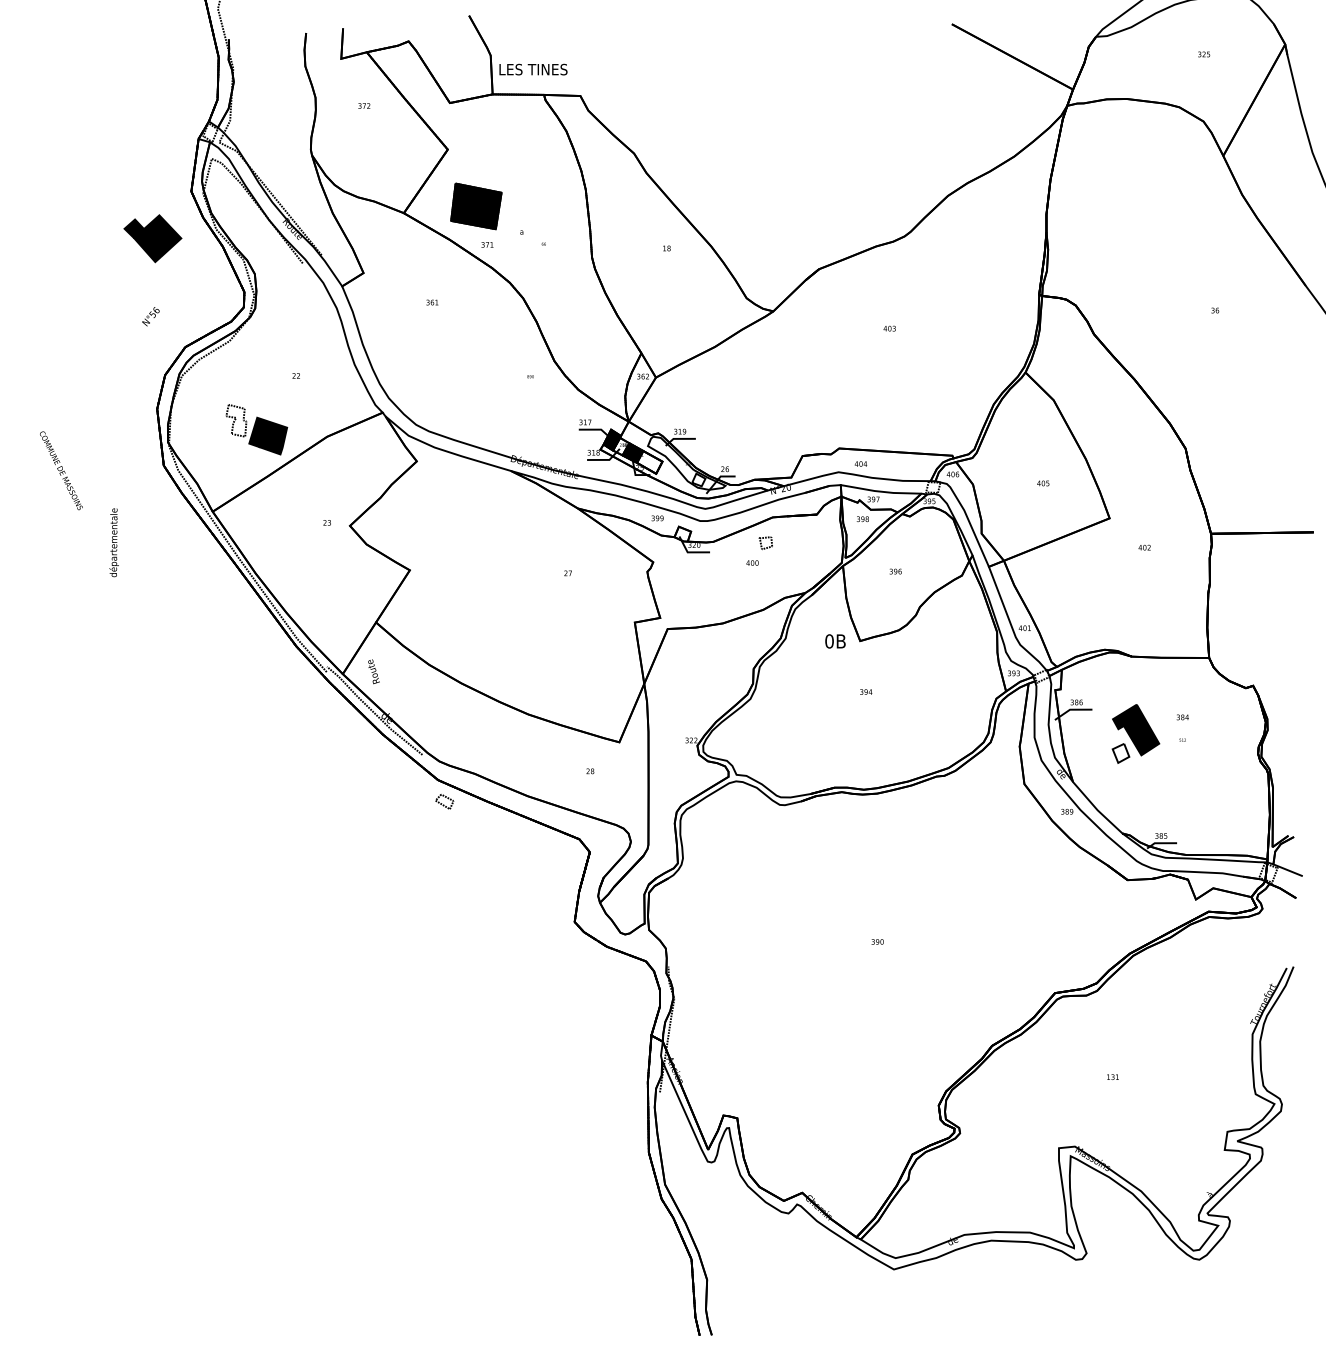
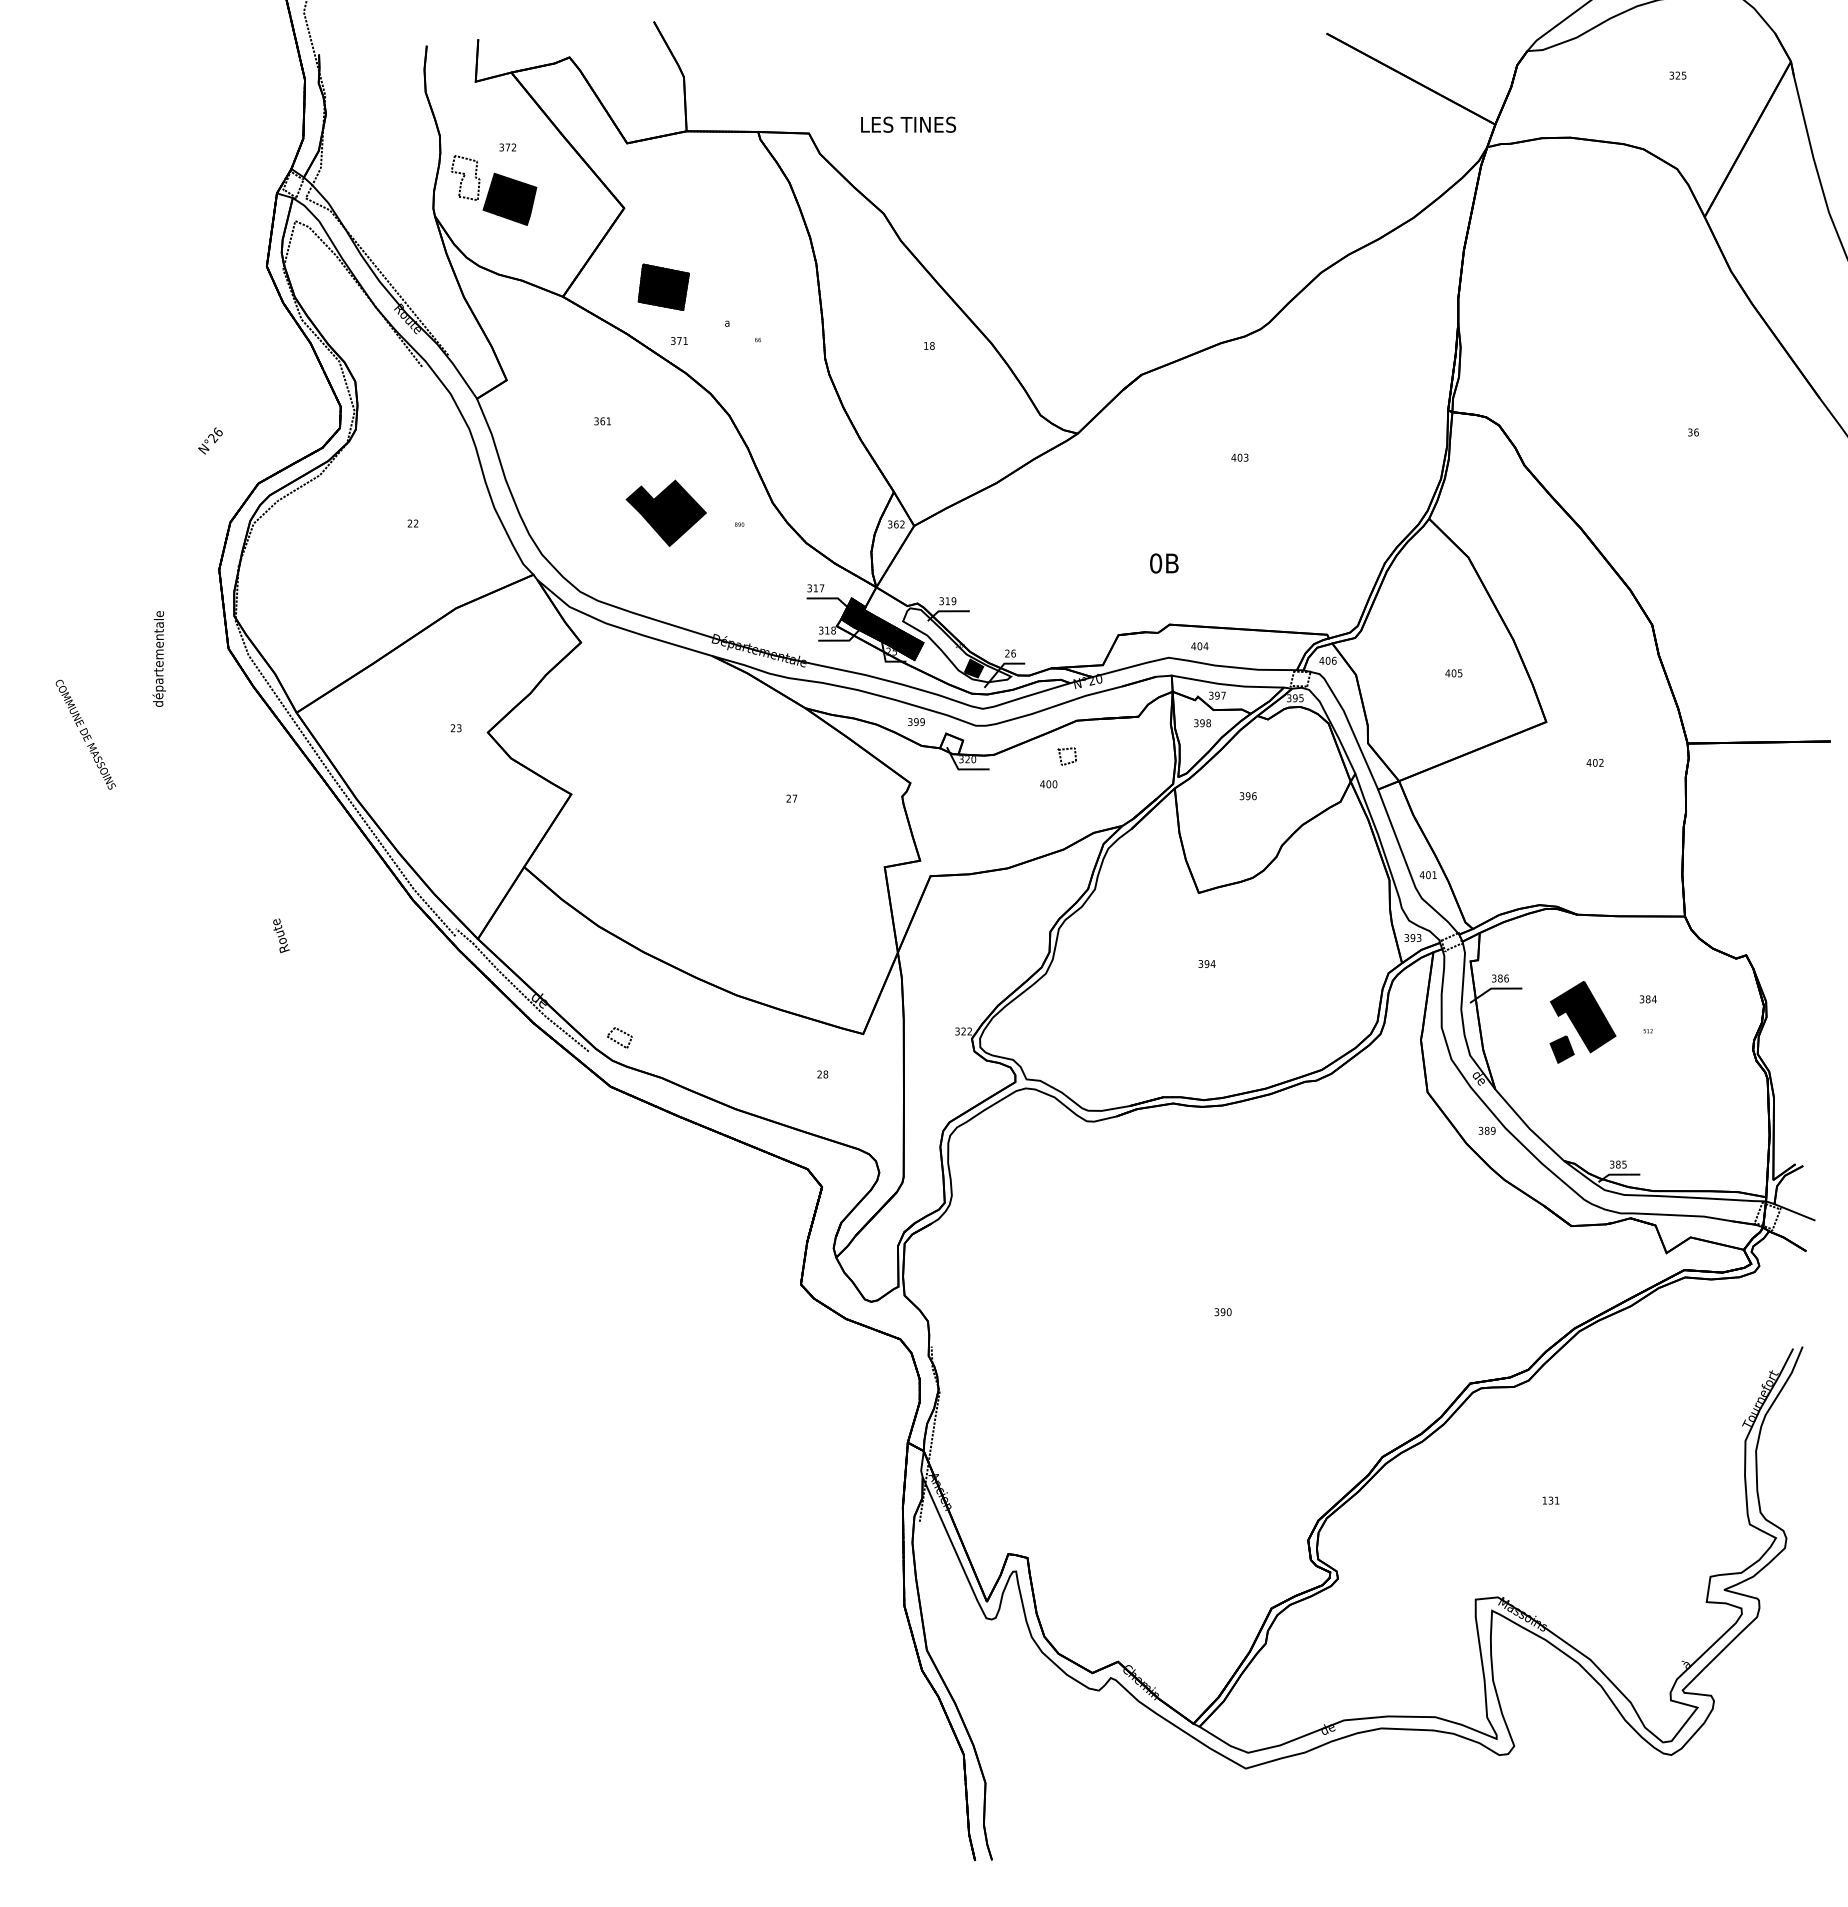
text: (533, 69) -> (908, 124), moved
part: (476, 205) -> (663, 286), size x0.71
part: (152, 238) -> (665, 512), moved
text: (153, 314) -> (213, 437), N°56 -> N°26
part: (256, 429) -> (493, 190), moved
fill: (621, 446) -> (865, 621), added
fill: (649, 462) -> (905, 643), added
text: (61, 470) -> (85, 734), moved
fill: (698, 479) -> (973, 668), added
text: (113, 542) -> (158, 658), moved
text: (835, 641) -> (1164, 563), moved
text: (374, 671) -> (281, 935), moved
fill: (1120, 753) -> (1561, 1049), added
part: (444, 801) -> (619, 1037), moved

